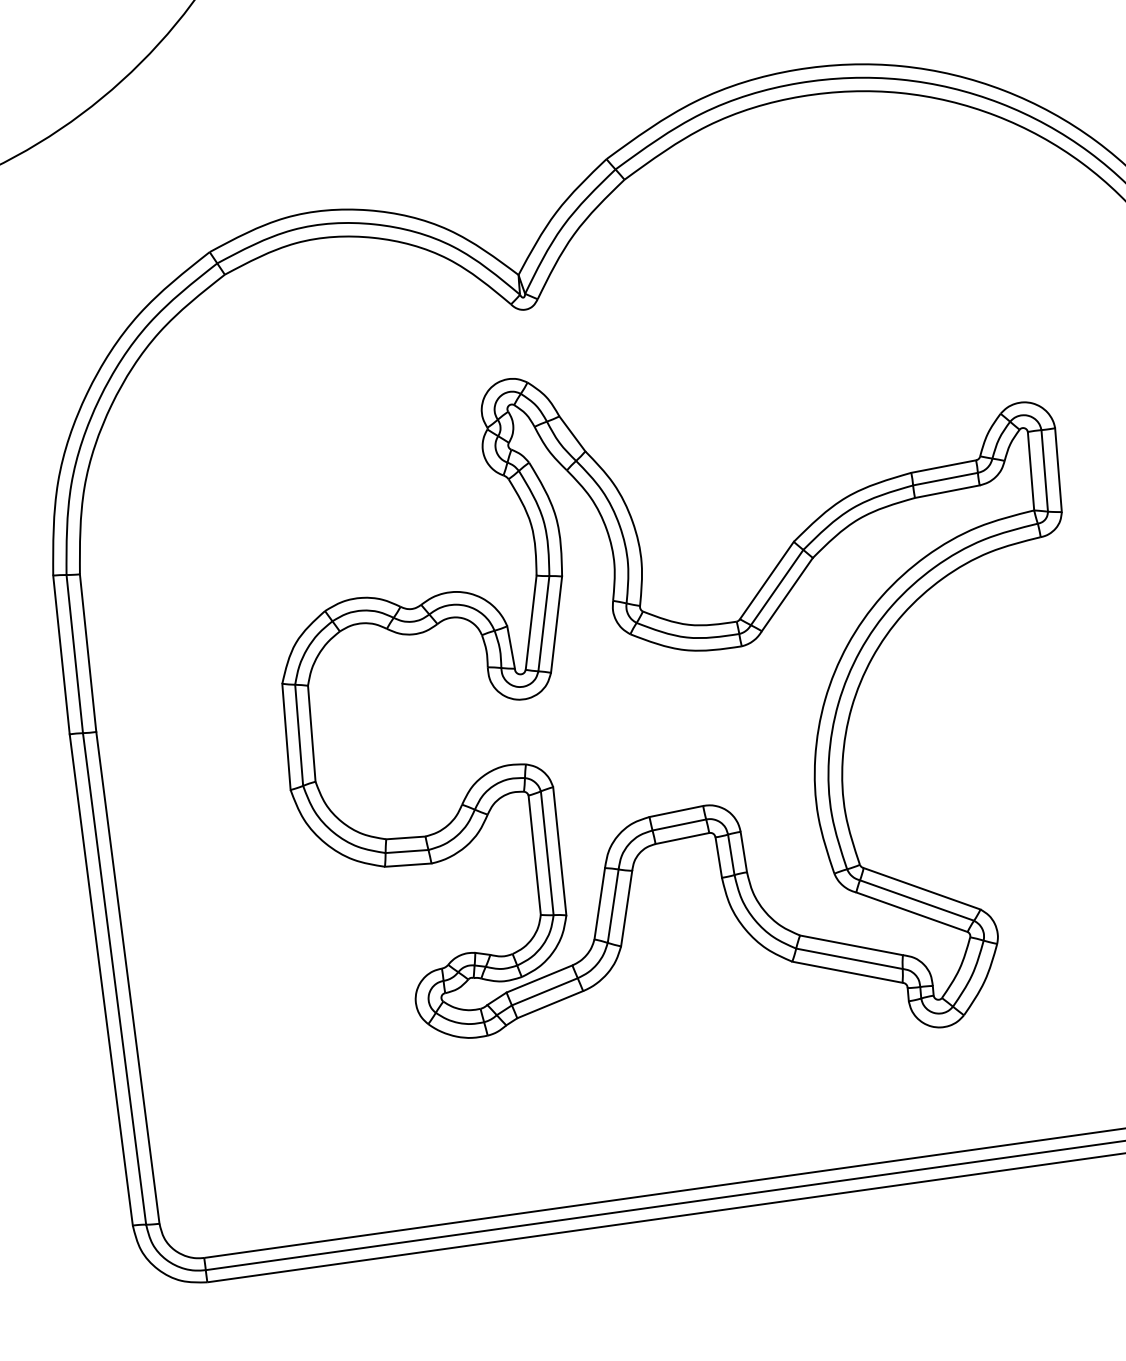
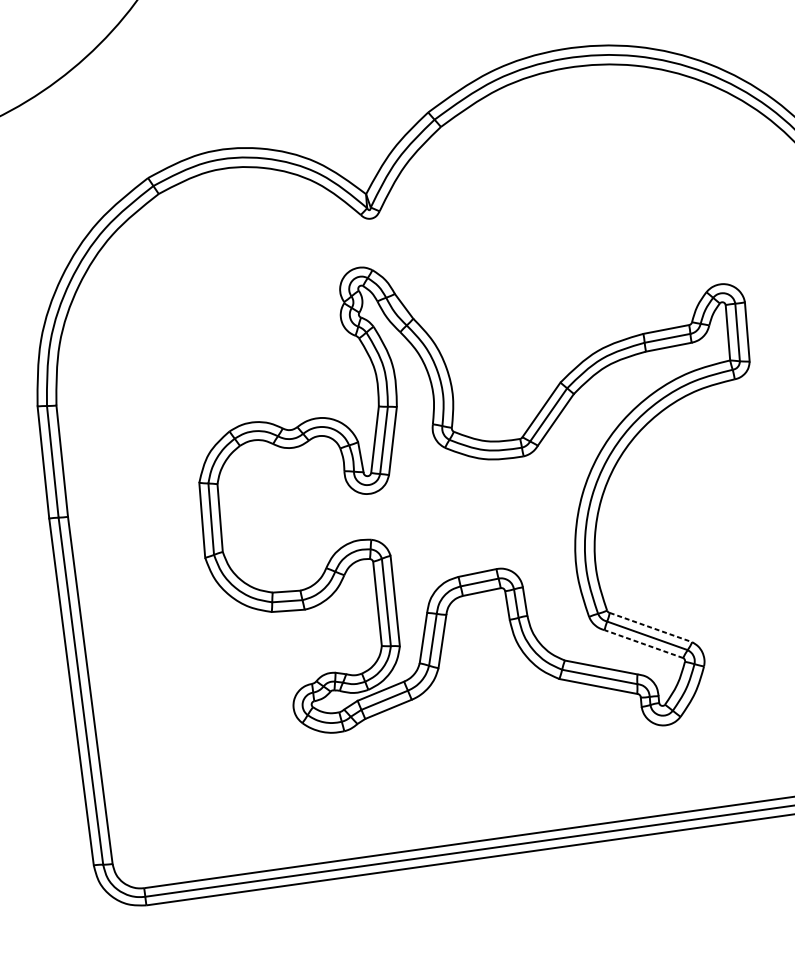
line: (922, 888) -> (651, 627), solid -> dashed
line: (911, 912) -> (643, 644), solid -> dashed

